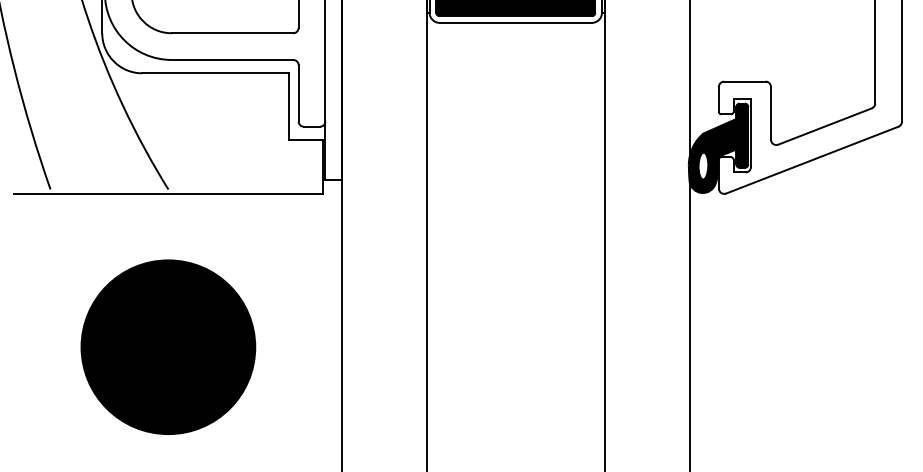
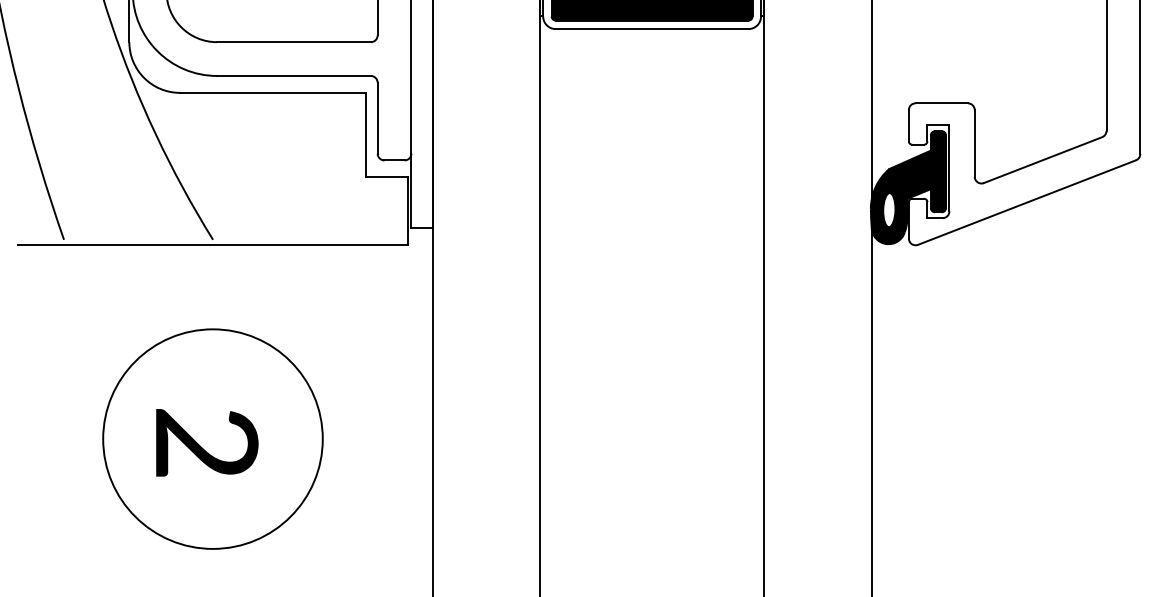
fill: (168, 347) -> (213, 439), removed

